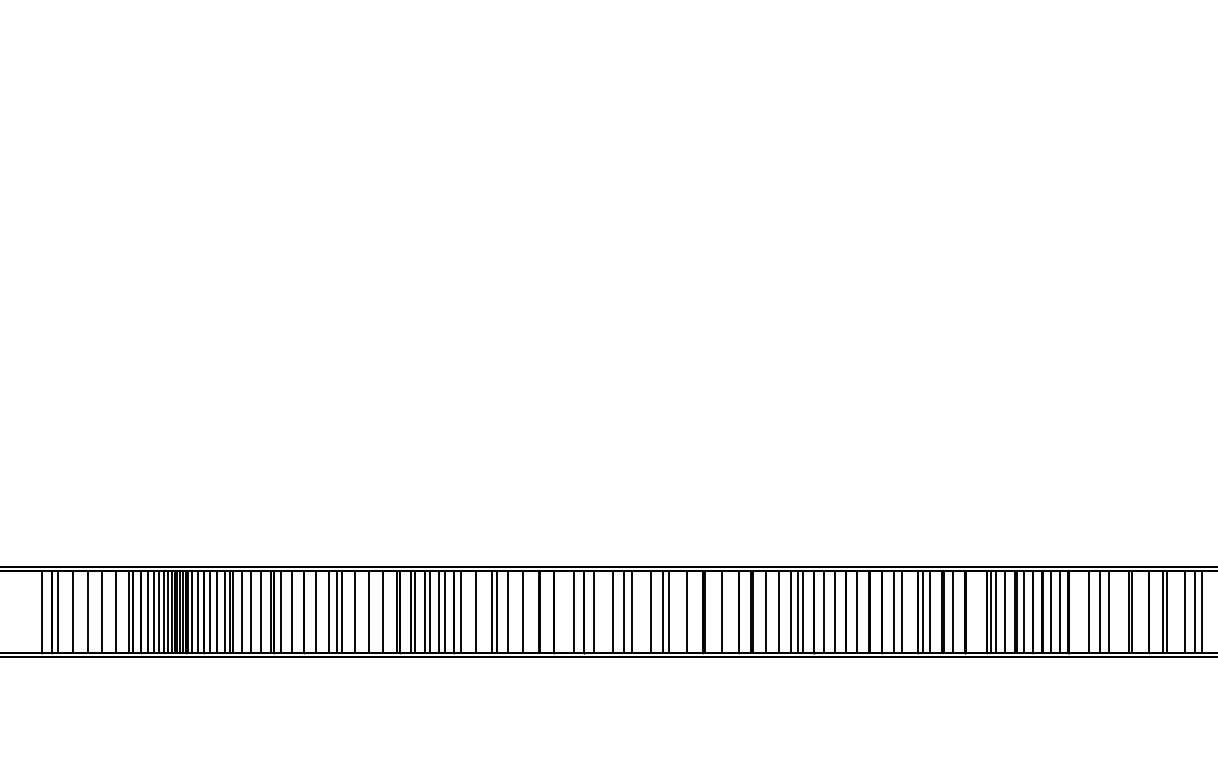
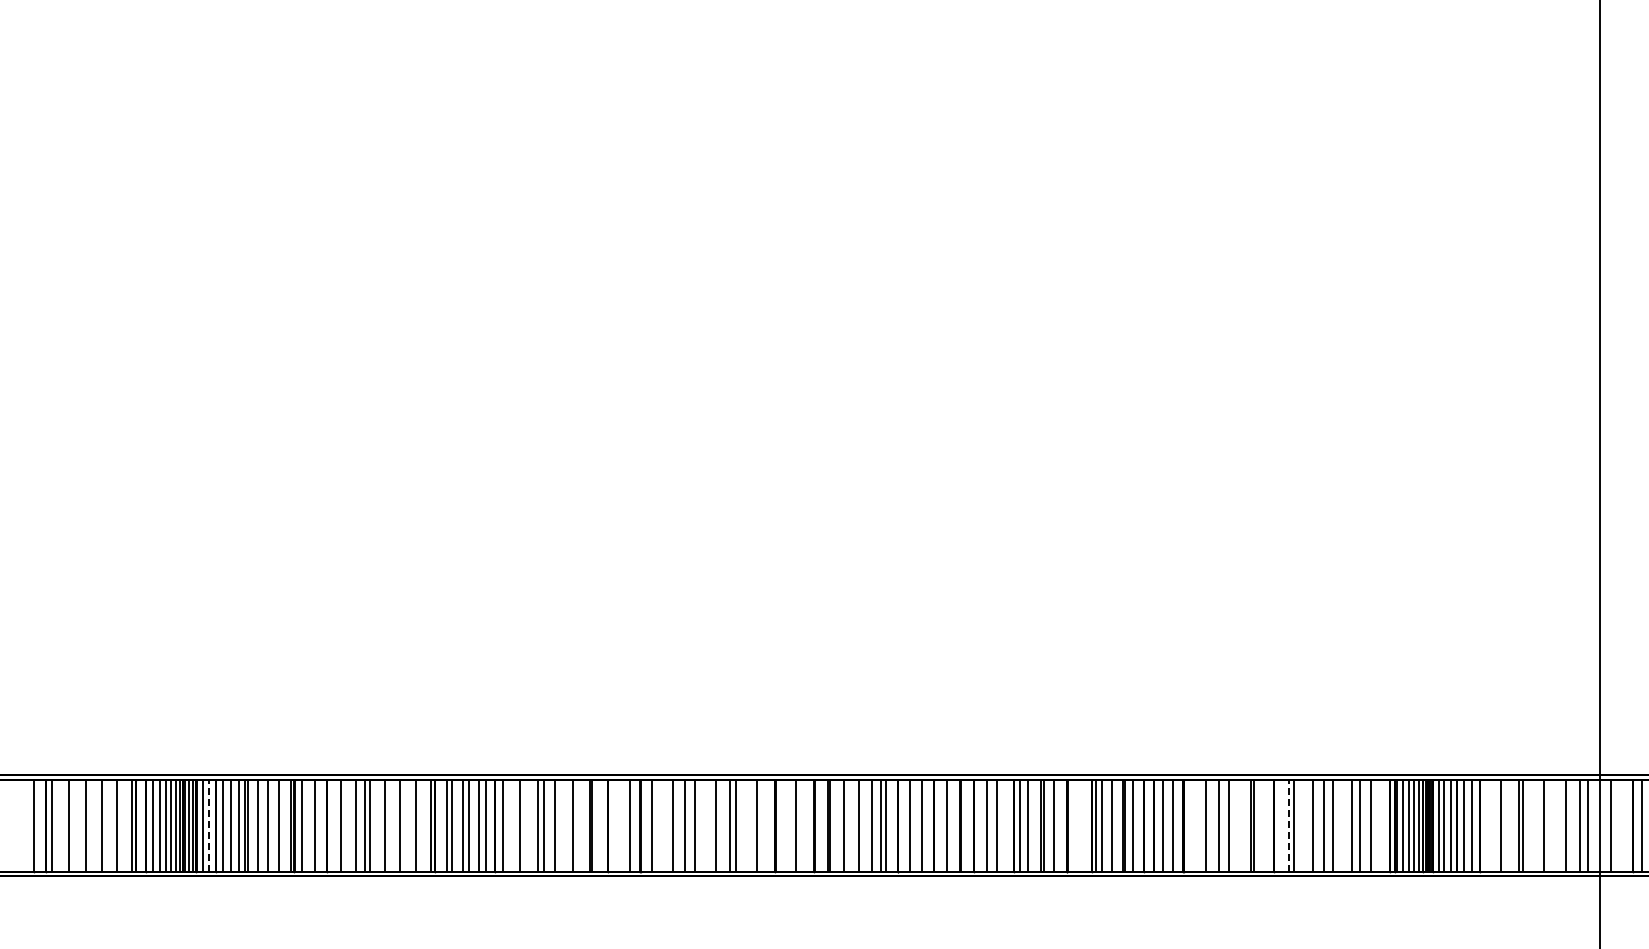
line: (197, 611) -> (208, 825), solid -> dashed
line: (1163, 611) -> (1289, 825), solid -> dashed

